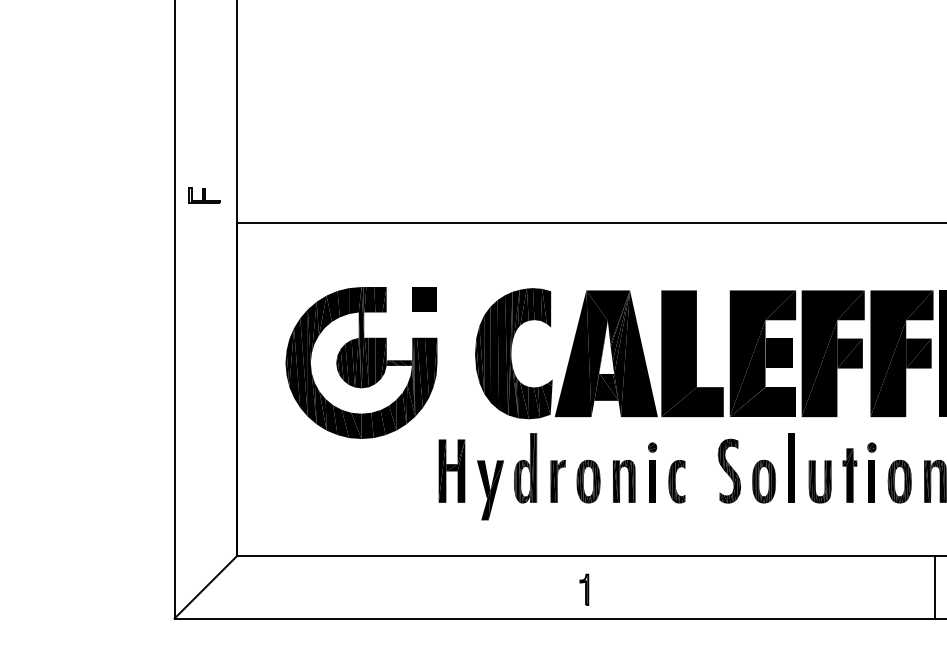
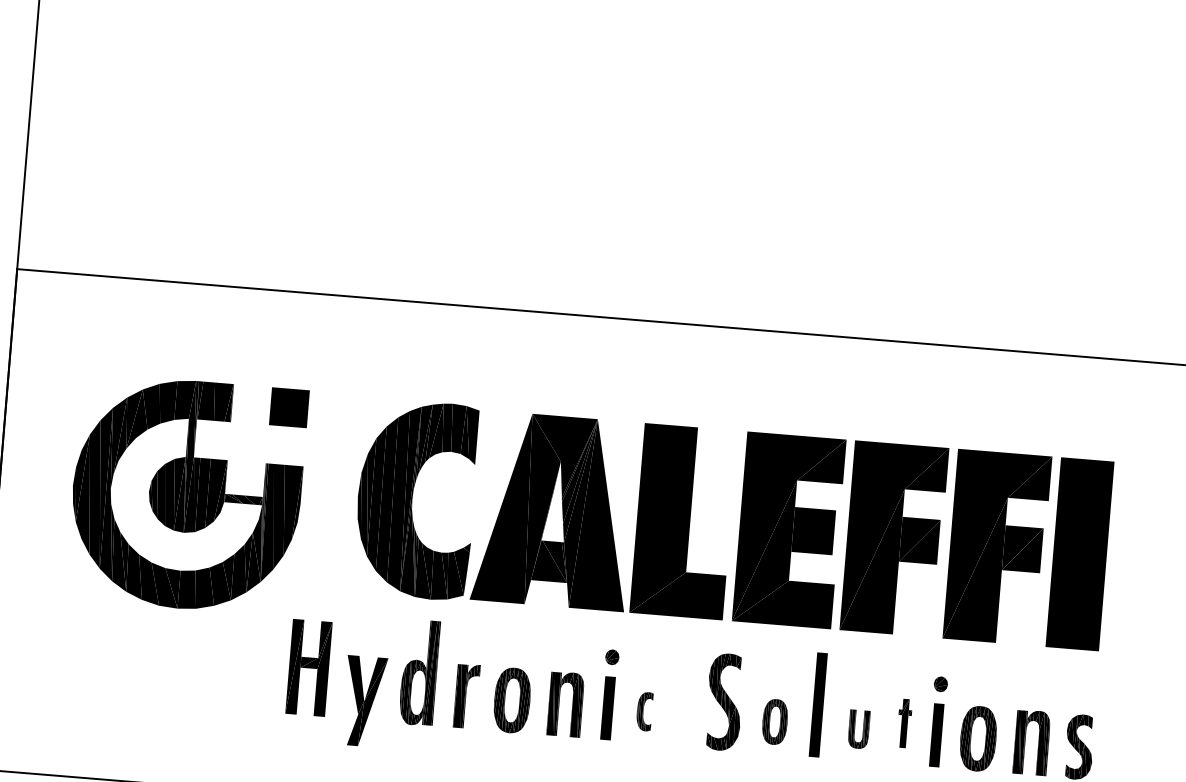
part: (849, 475) -> (903, 723), size x0.6
part: (676, 481) -> (643, 711), size x0.6
part: (763, 481) -> (774, 721), size x0.7
part: (819, 481) -> (858, 728), size x0.6

